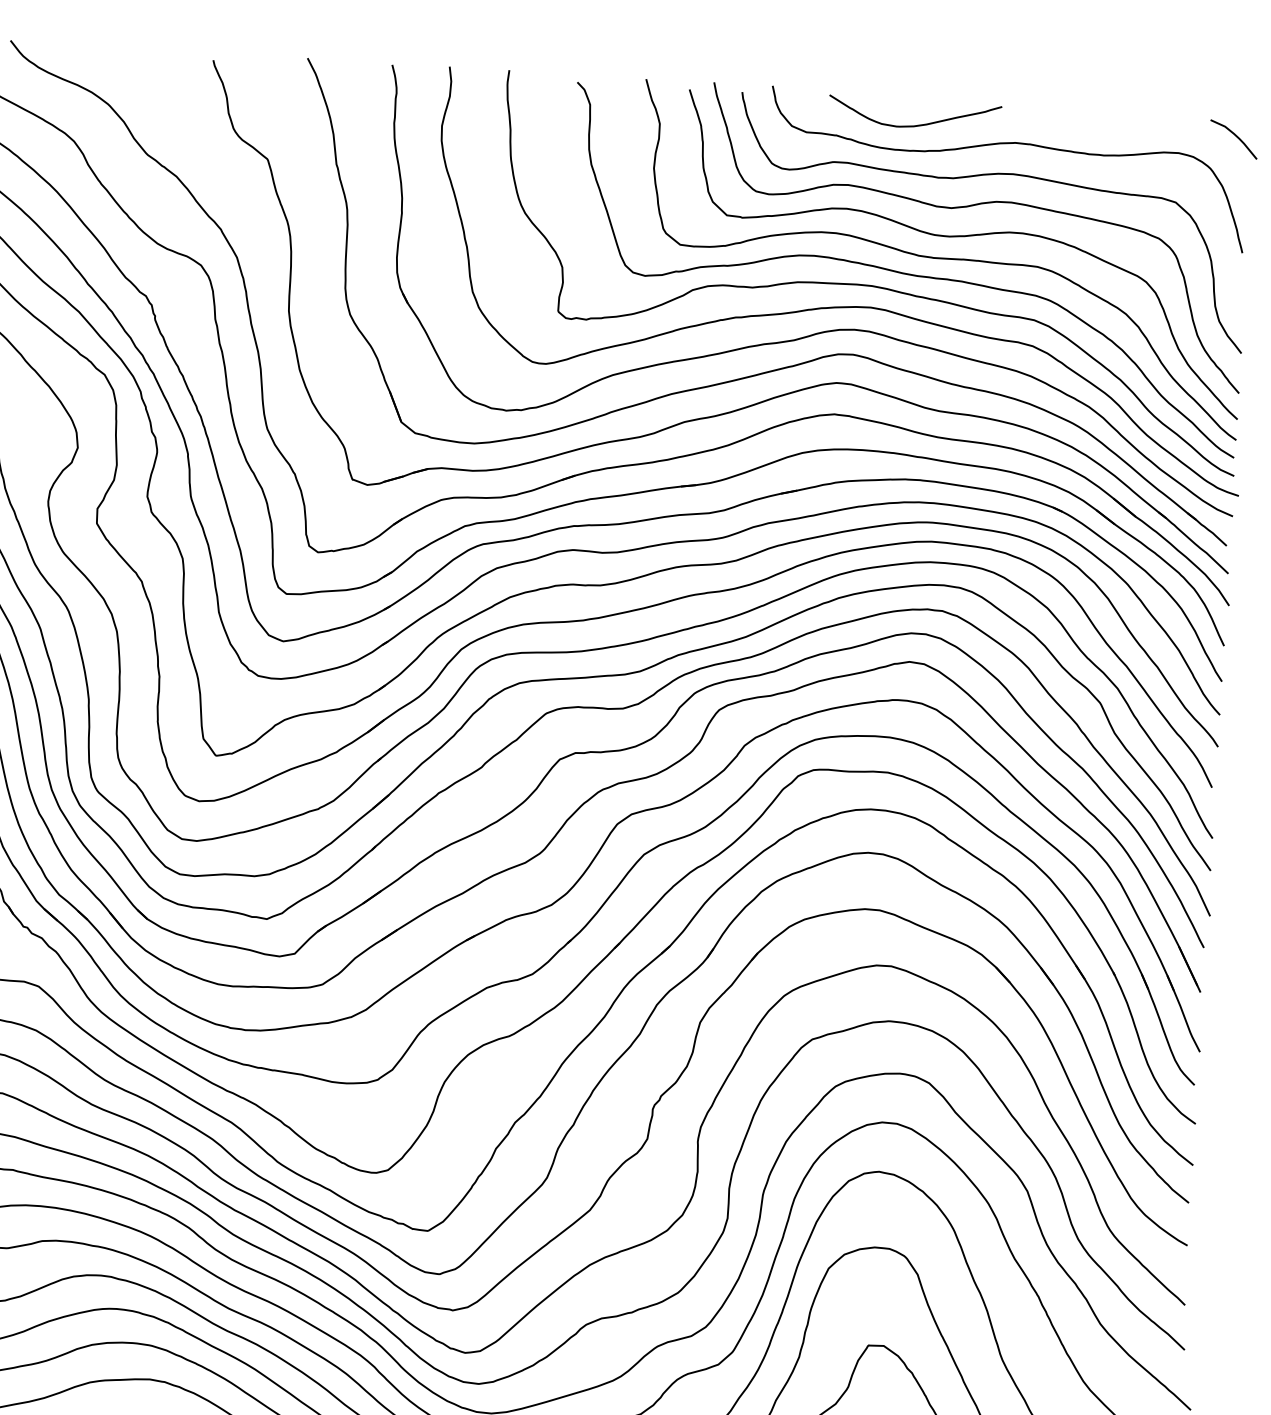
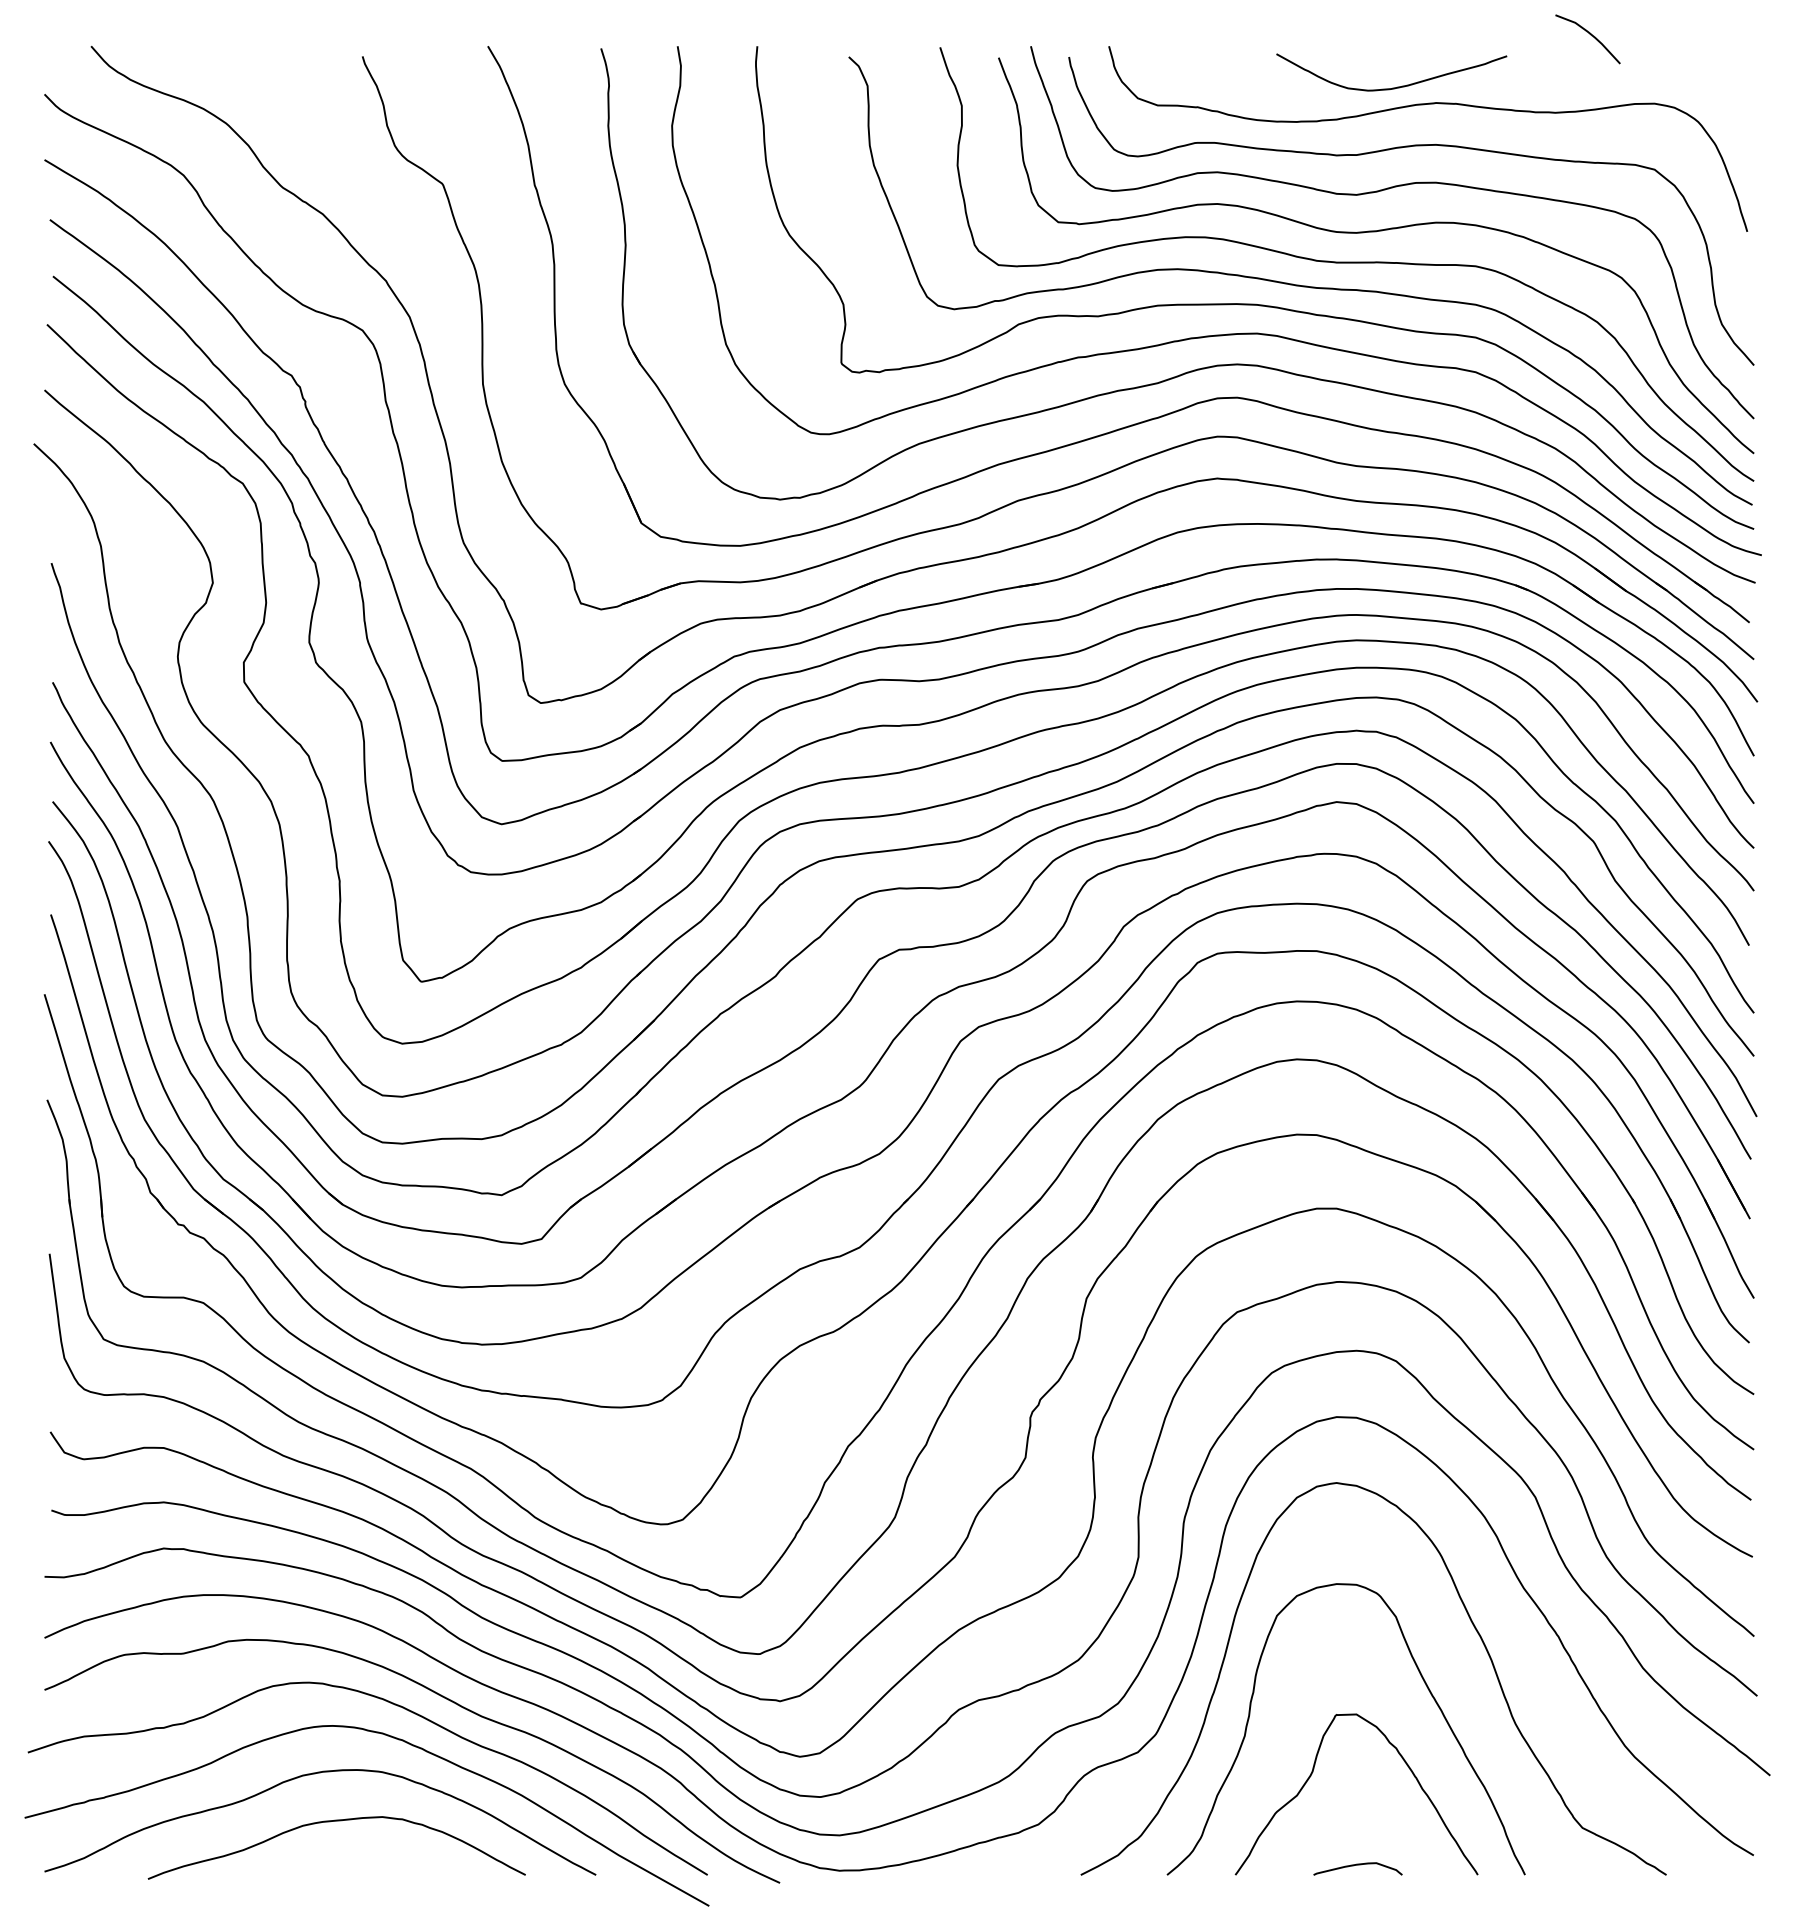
curve: (915, 125) -> (1392, 87), moved
curve: (1235, 136) -> (1590, 35), moved

